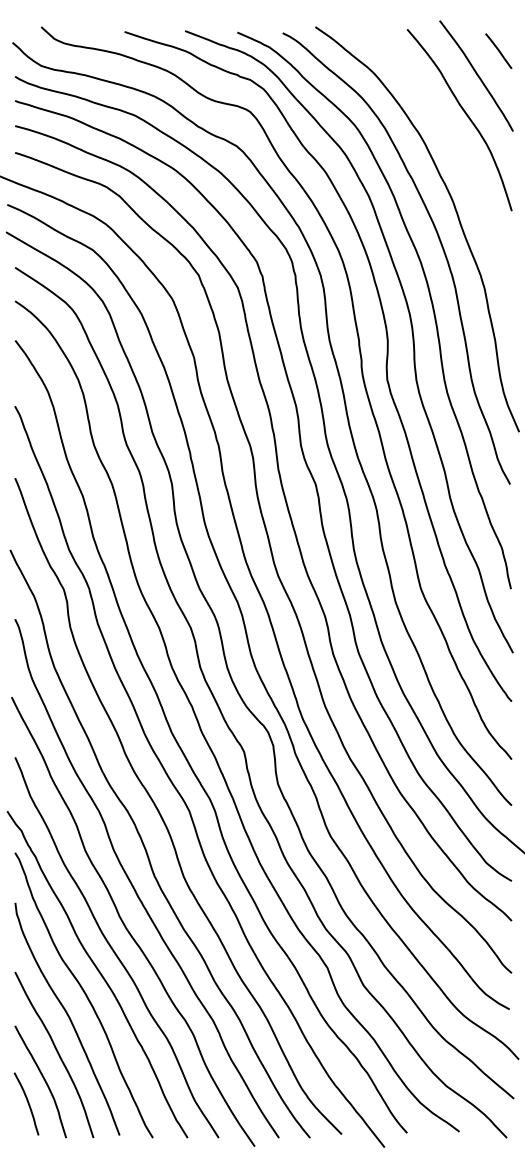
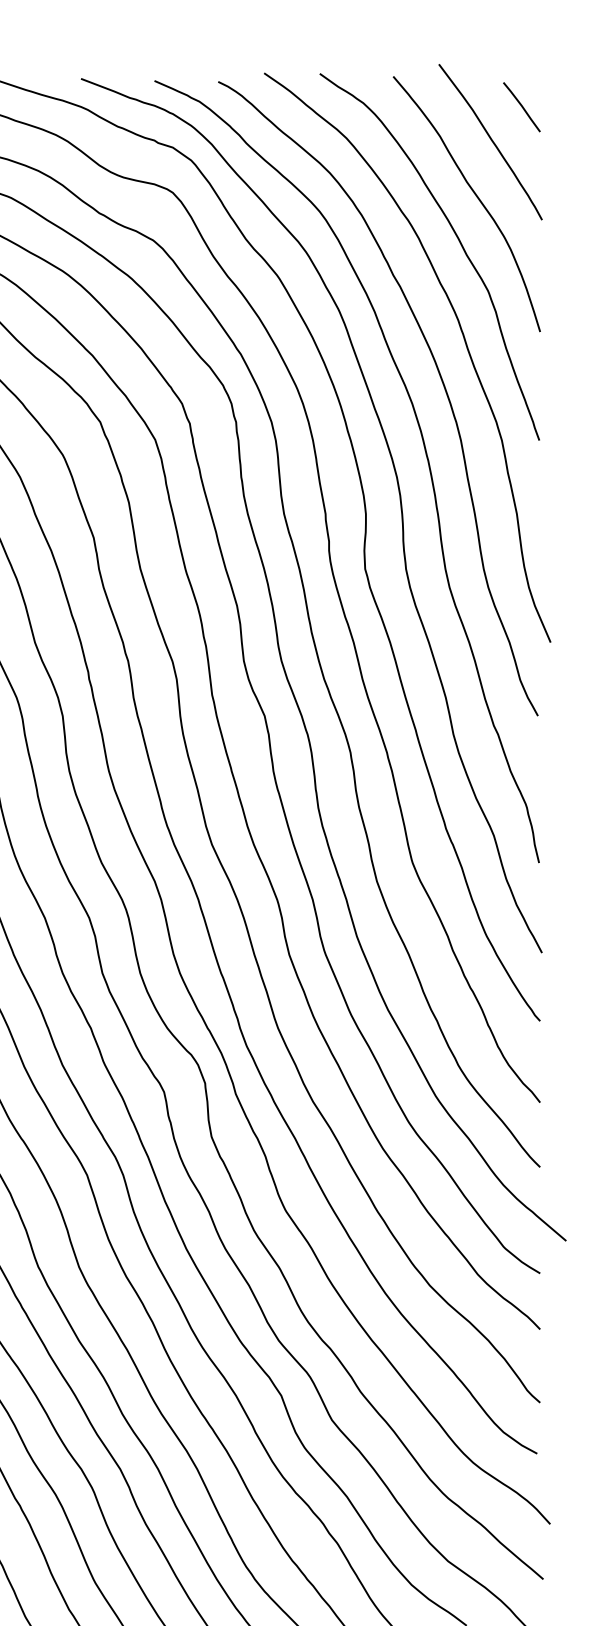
curve: (451, 143) -> (455, 236), added

